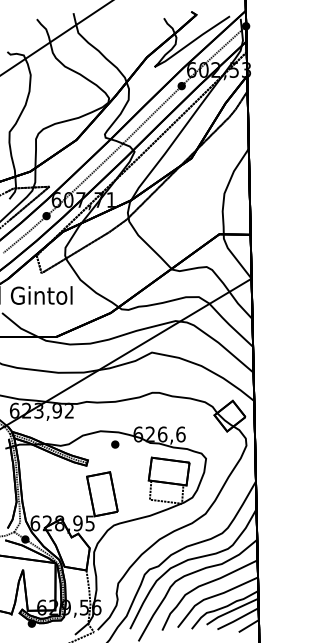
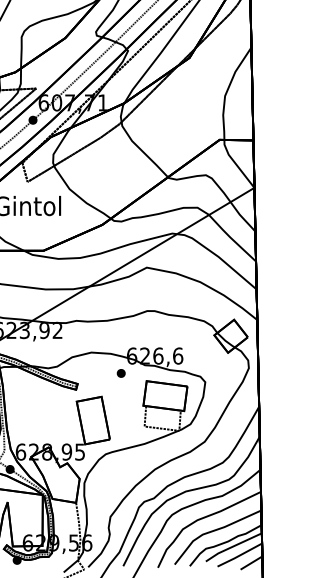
part: (115, 444) -> (121, 373), moved

